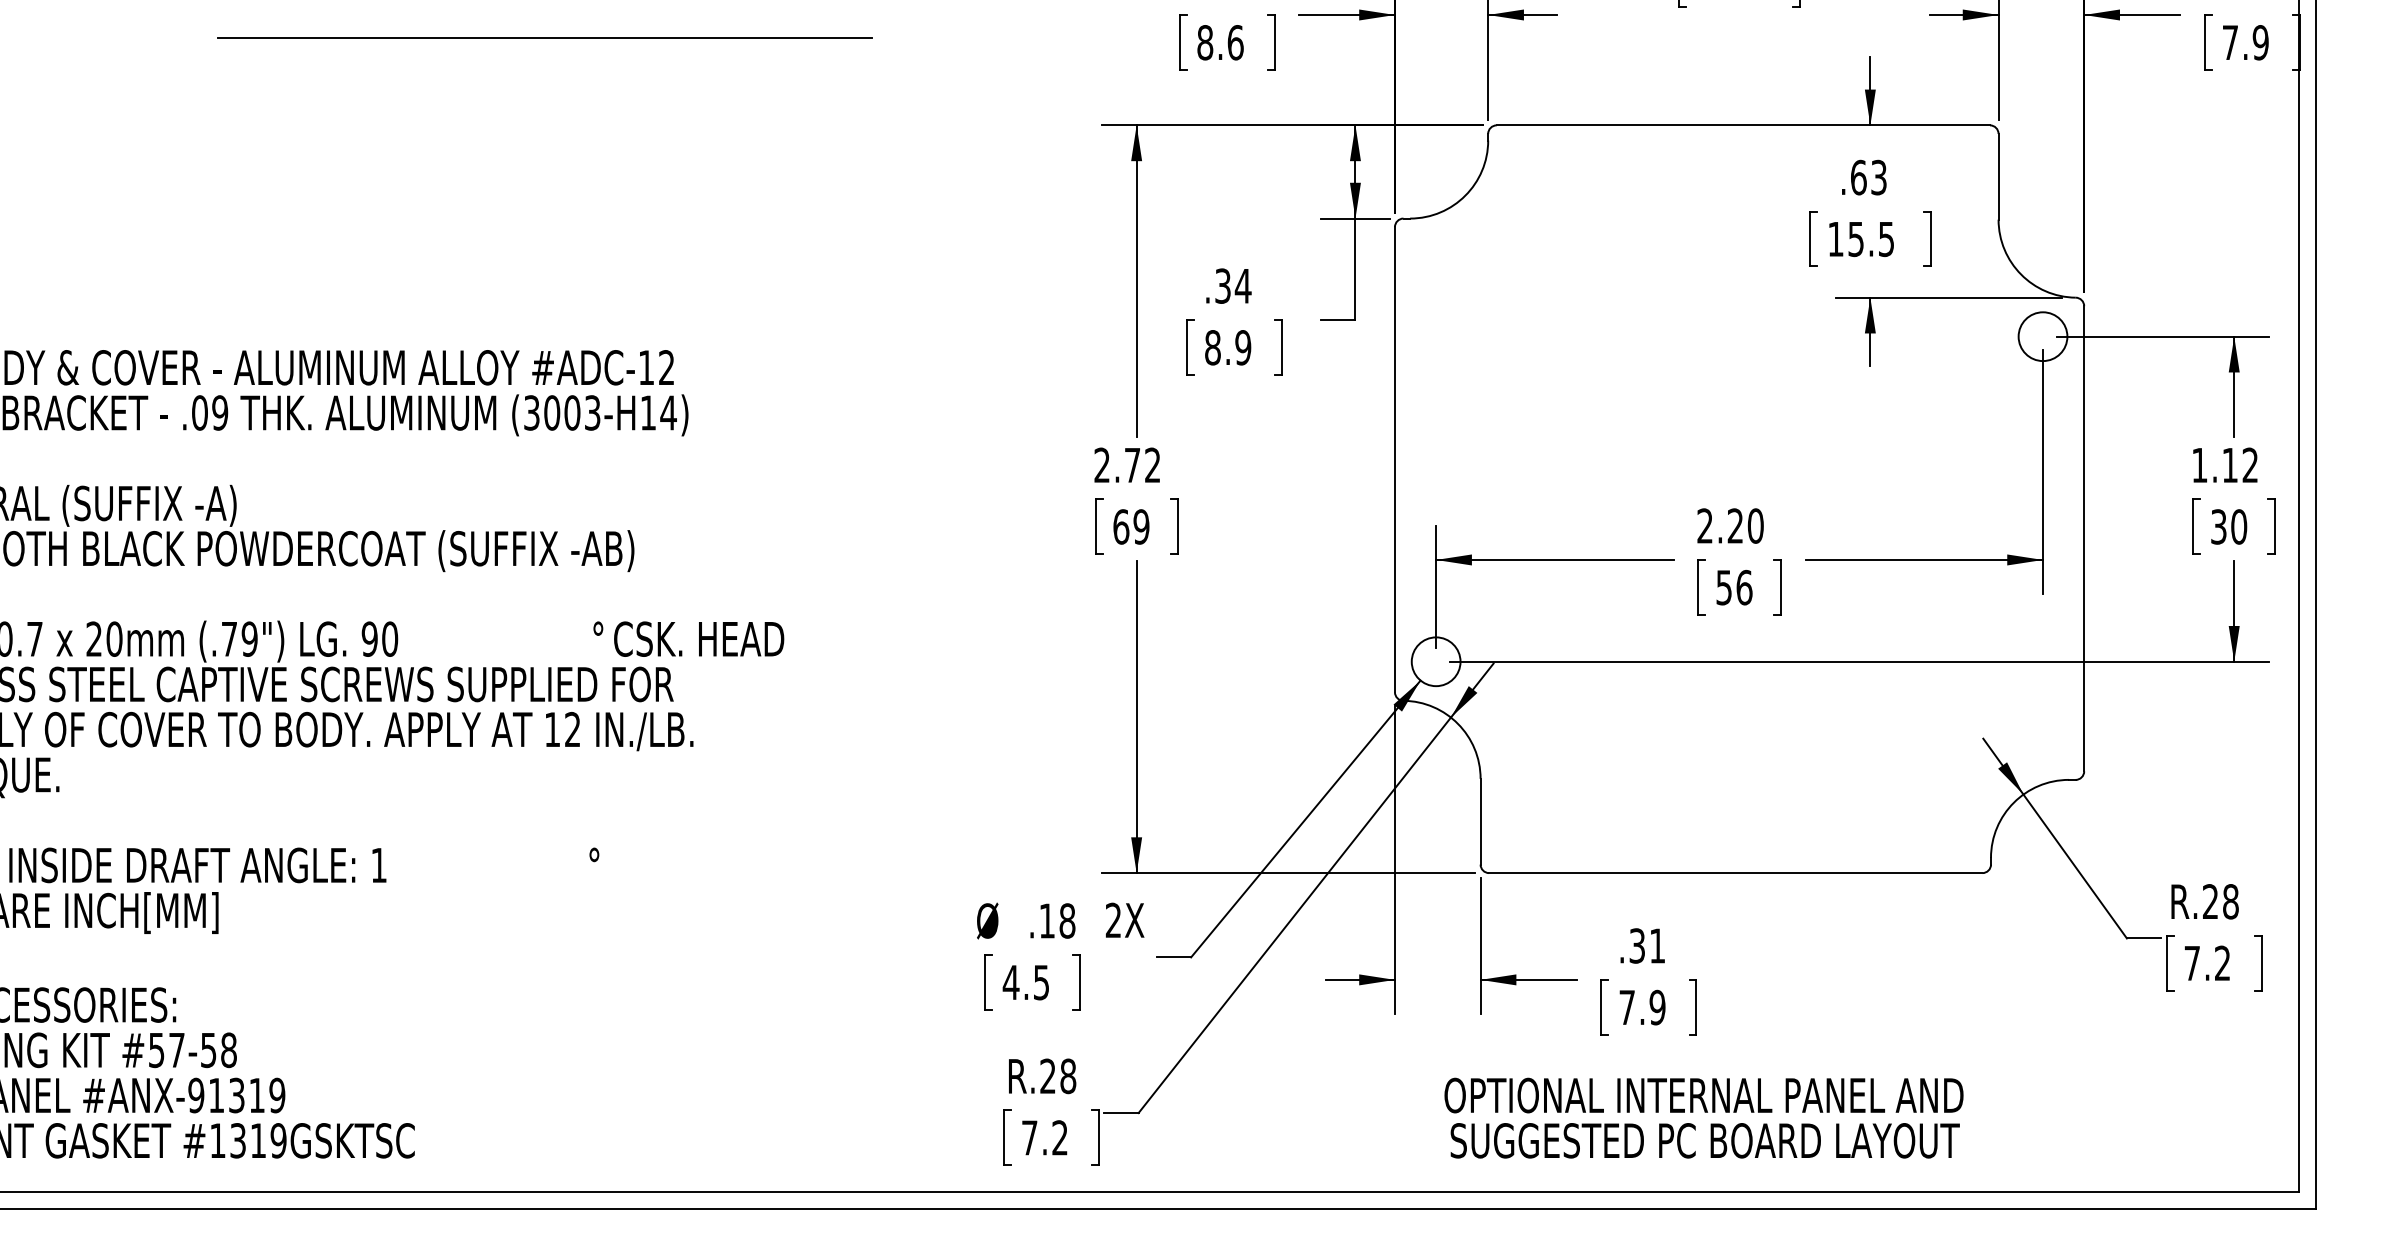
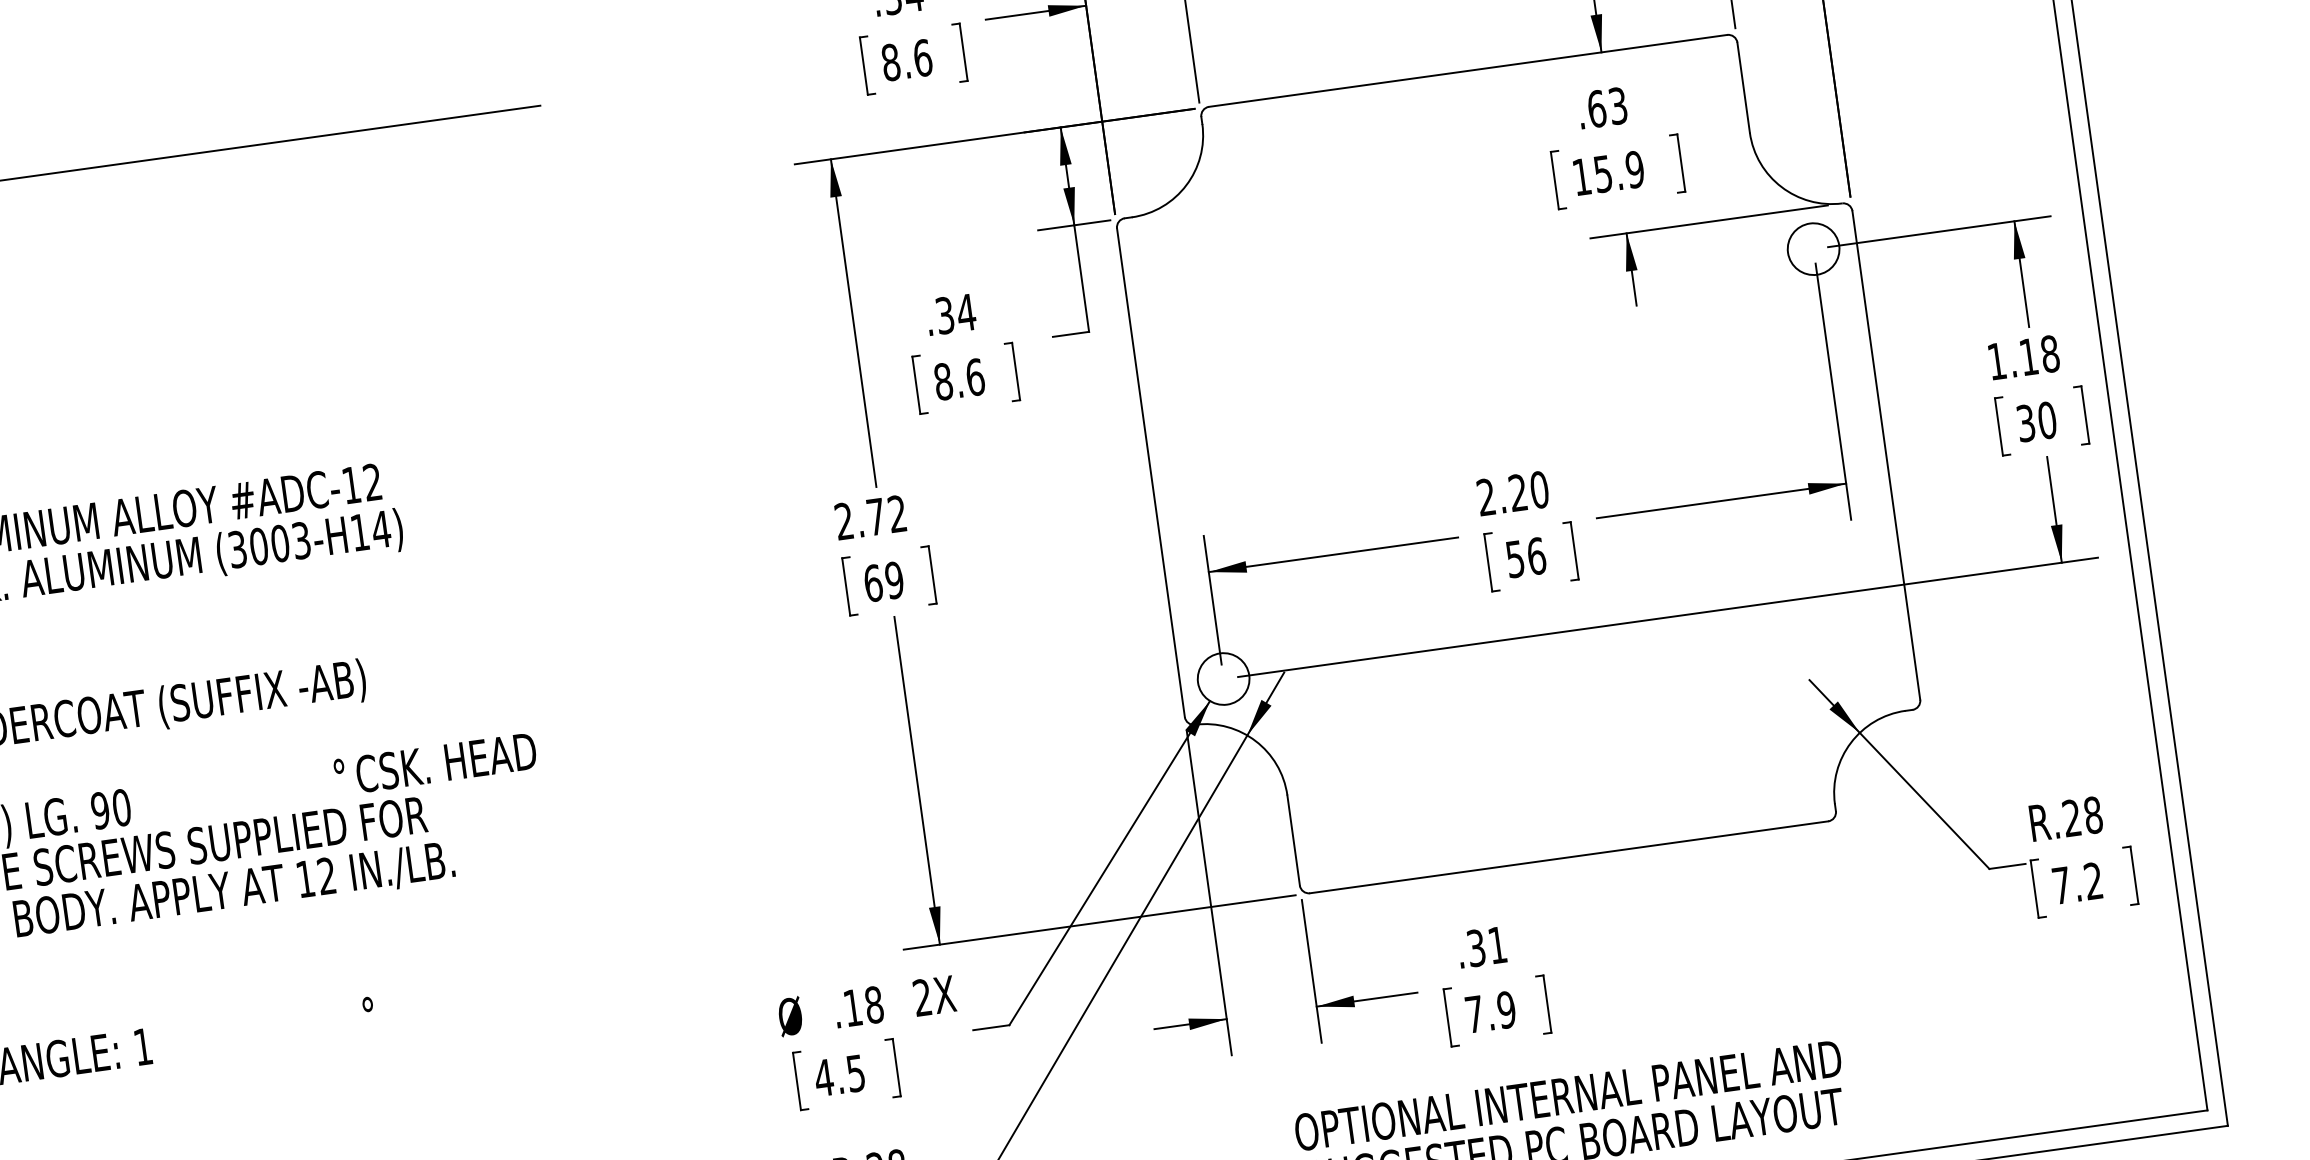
text: (1886, 238) -> (1634, 168), 15.5 -> 15.9
text: (1243, 347) -> (975, 377), 8.9 -> 8.6
text: (2250, 465) -> (2050, 354), 1.12 -> 1.18

